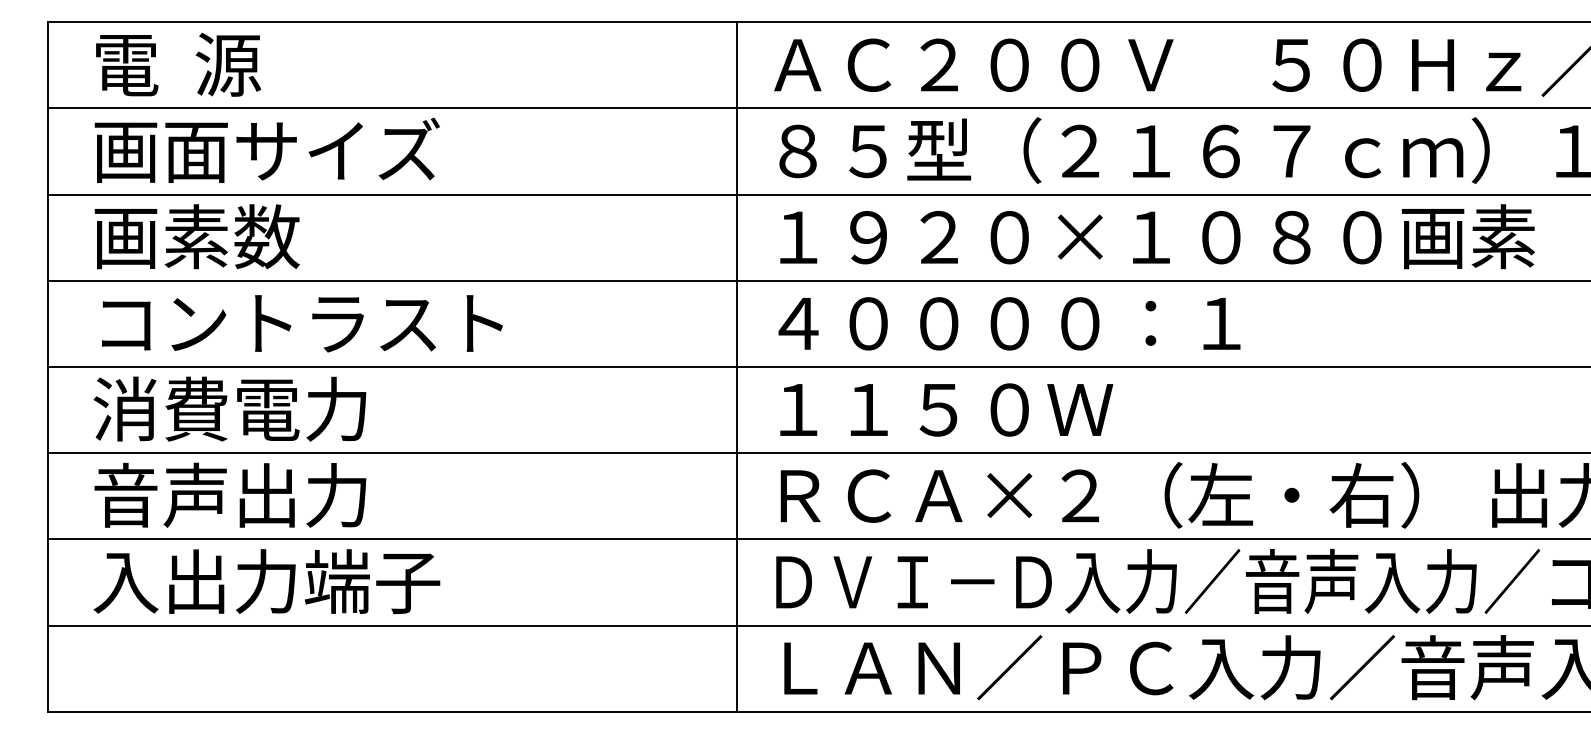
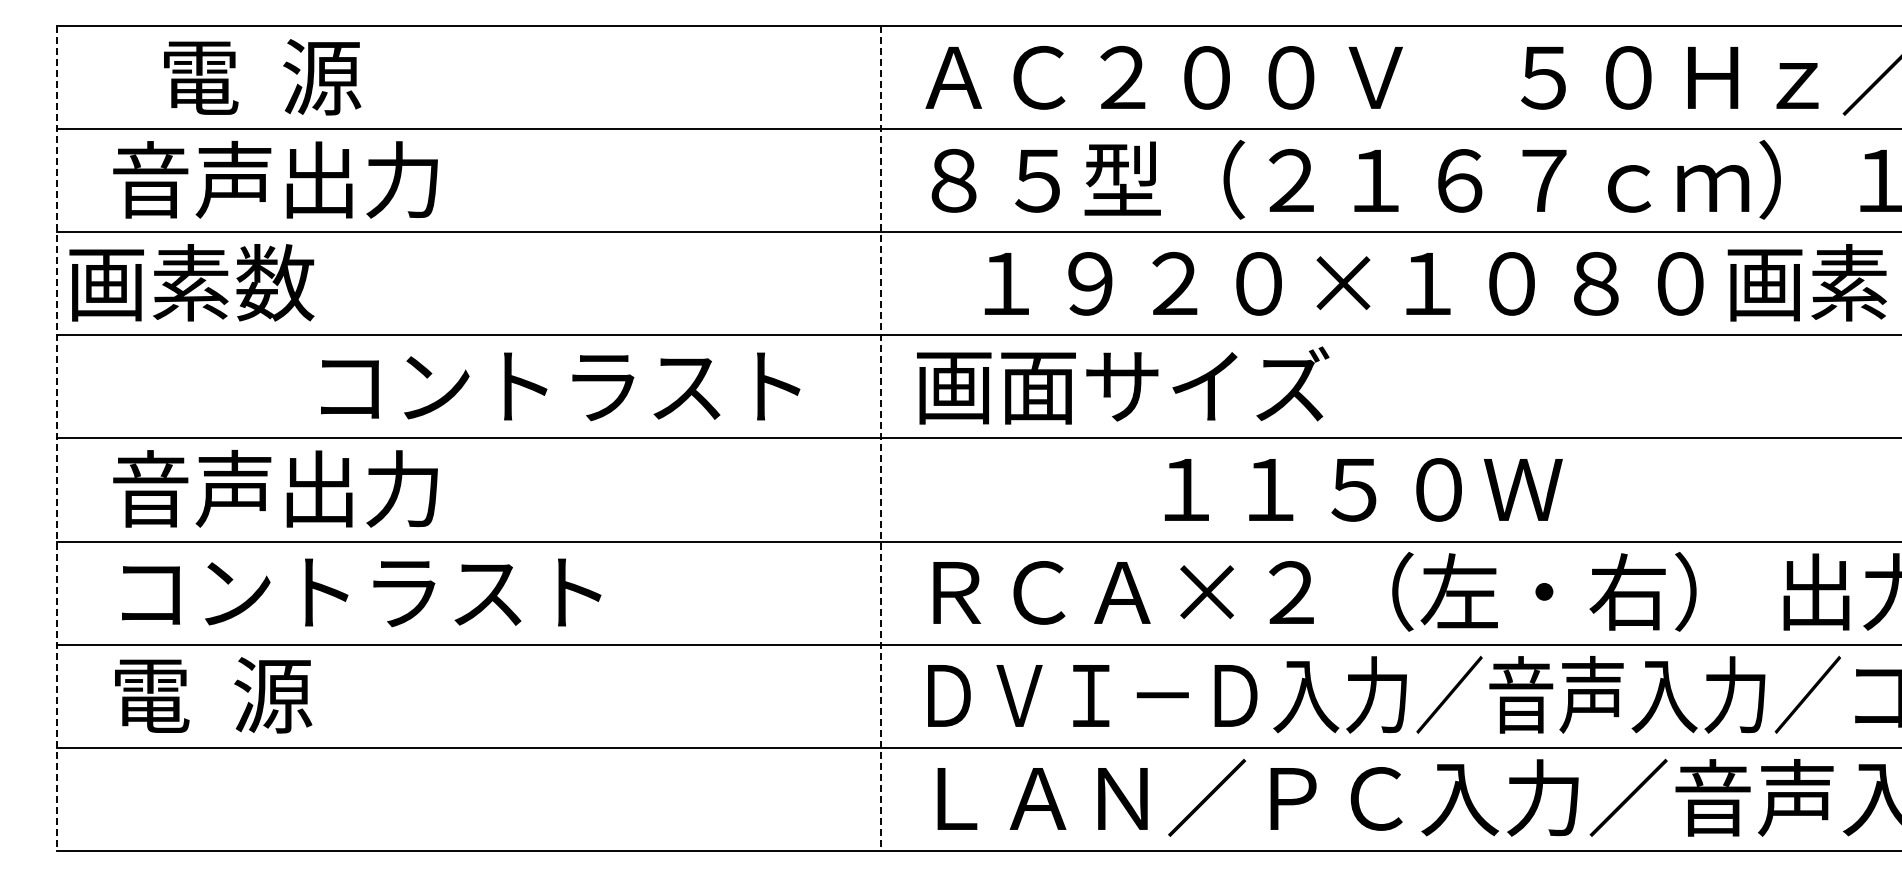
text: (178, 64) -> (262, 77), moved
text: (267, 150) -> (319, 179), 画面サイズ -> 音声出力
text: (196, 236) -> (191, 282), moved
text: (1157, 236) -> (1435, 282), moved
text: (1003, 322) -> (1199, 385), ４００００：１ -> 画面サイズ
text: (302, 323) -> (560, 386), moved
line: (47, 367) -> (57, 438), solid -> dashed
line: (737, 367) -> (881, 438), solid -> dashed
text: (196, 408) -> (235, 488), 消費電力 -> 音声出力
text: (946, 409) -> (1363, 489), moved
text: (298, 494) -> (357, 591), 音声出力 -> コントラスト
text: (266, 581) -> (318, 694), 入出力端子 -> 電  源

